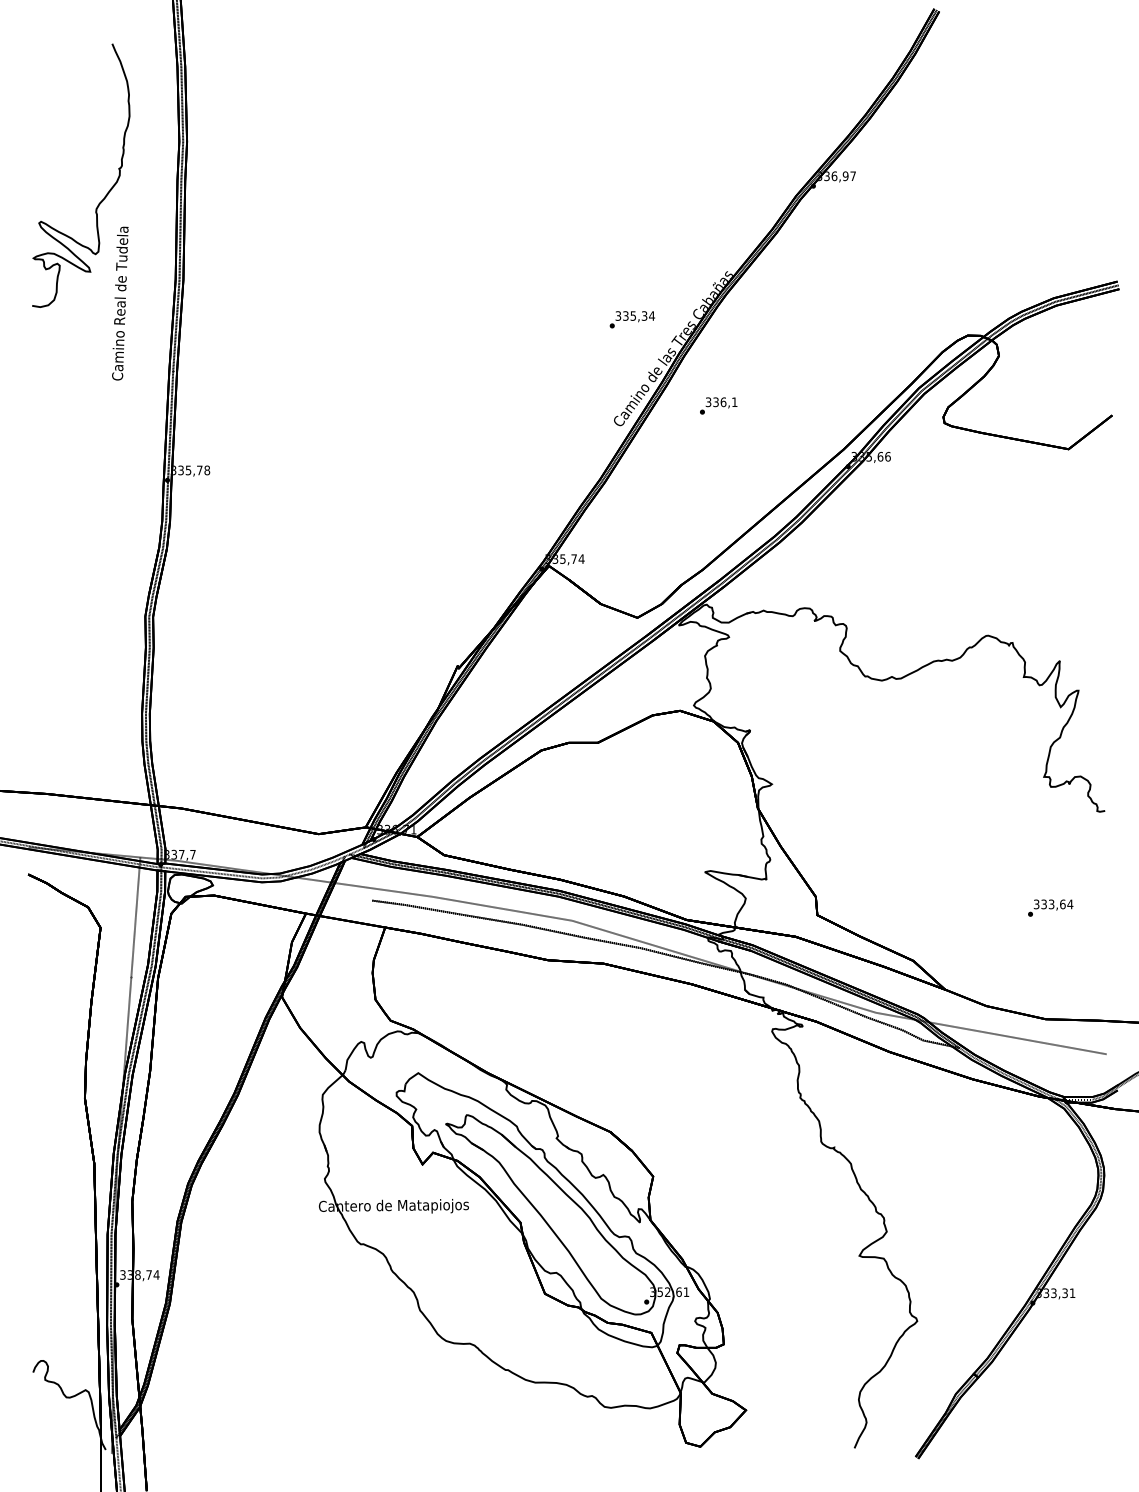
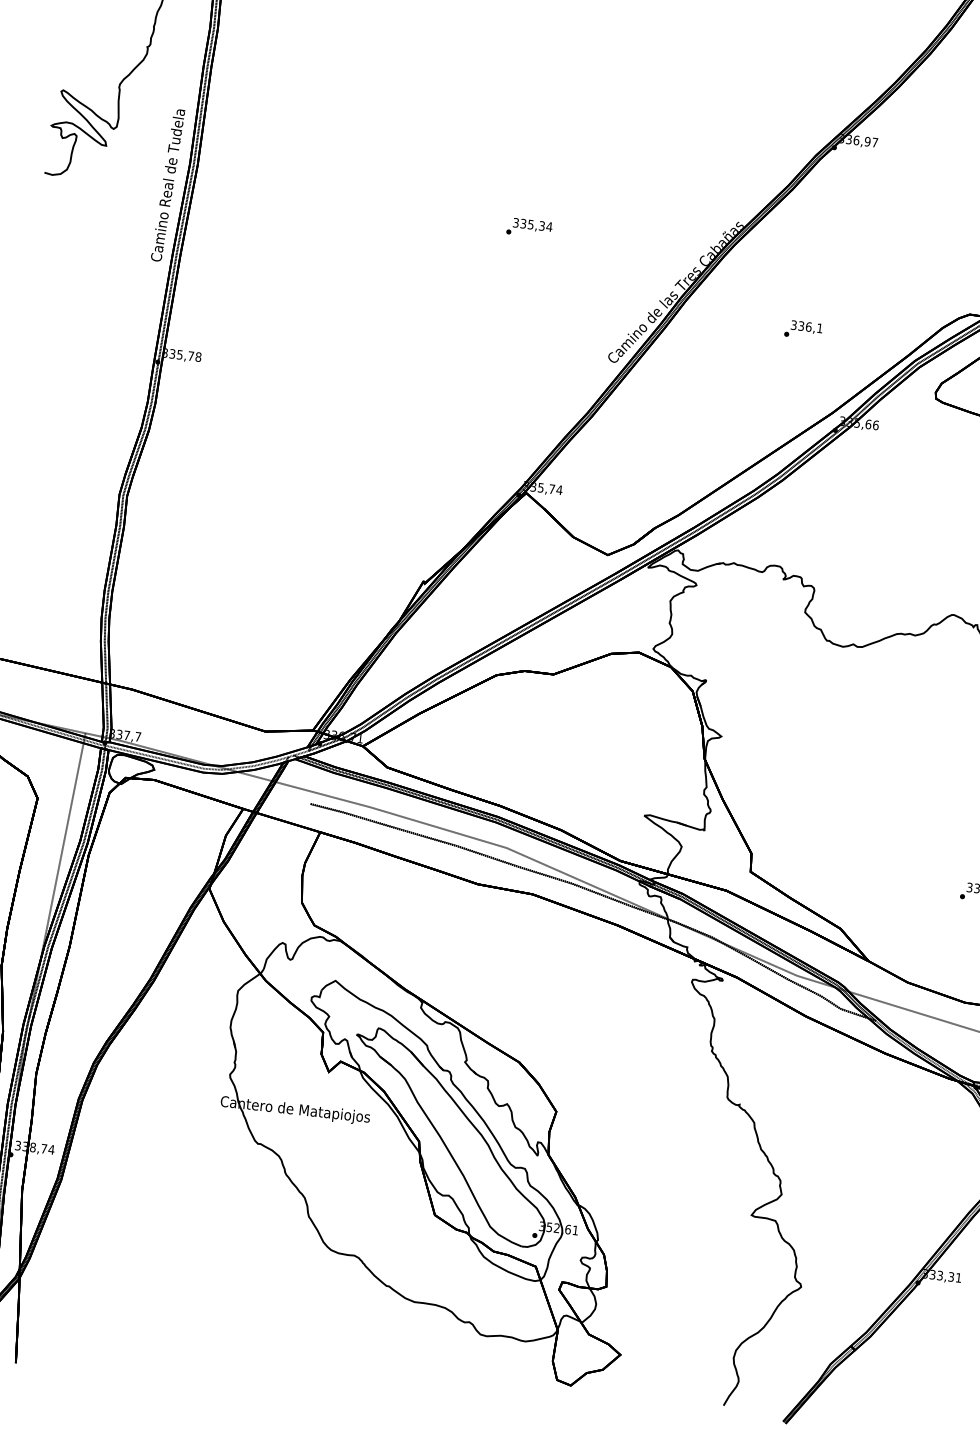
text: (120, 303) -> (168, 185), moved
text: (631, 319) -> (528, 227), moved
text: (718, 405) -> (803, 329), moved

